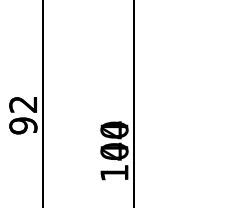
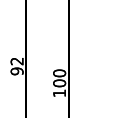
text: (114, 141) -> (59, 78), 144 -> 100

